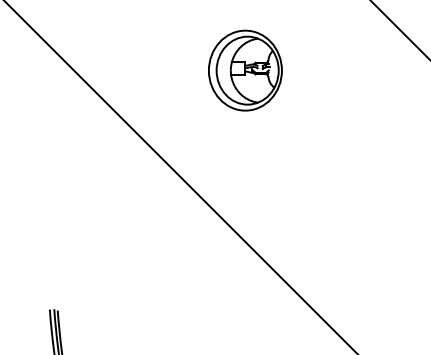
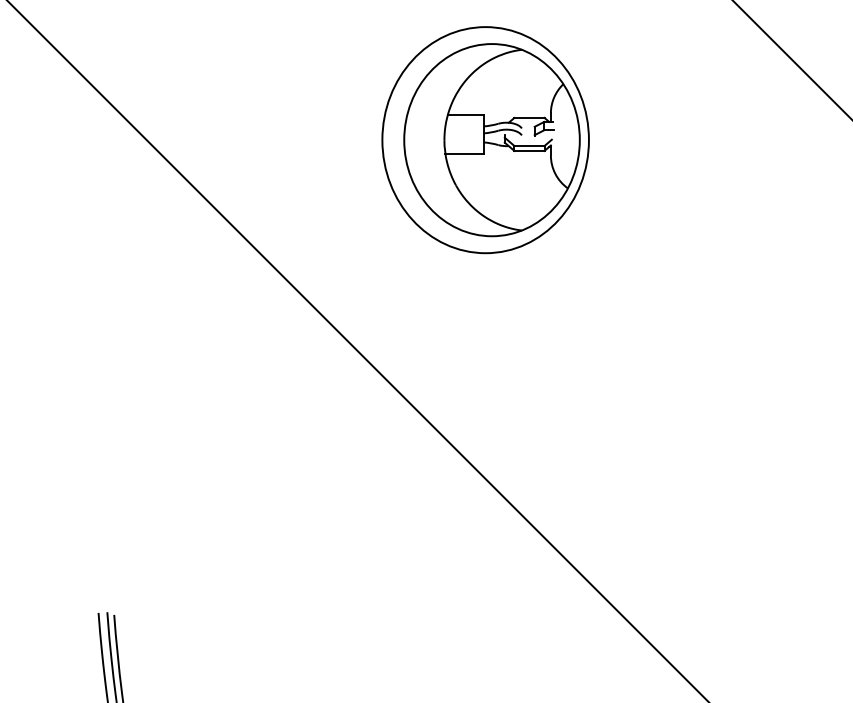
part: (245, 70) -> (485, 139), size x1.43

